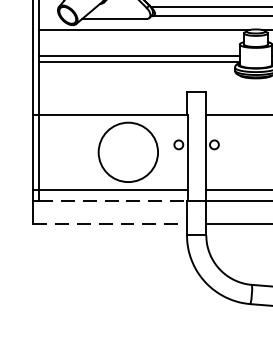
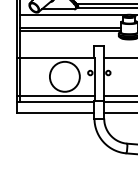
line: (113, 201) -> (57, 101), dashed -> solid
line: (109, 225) -> (55, 113), dashed -> solid

